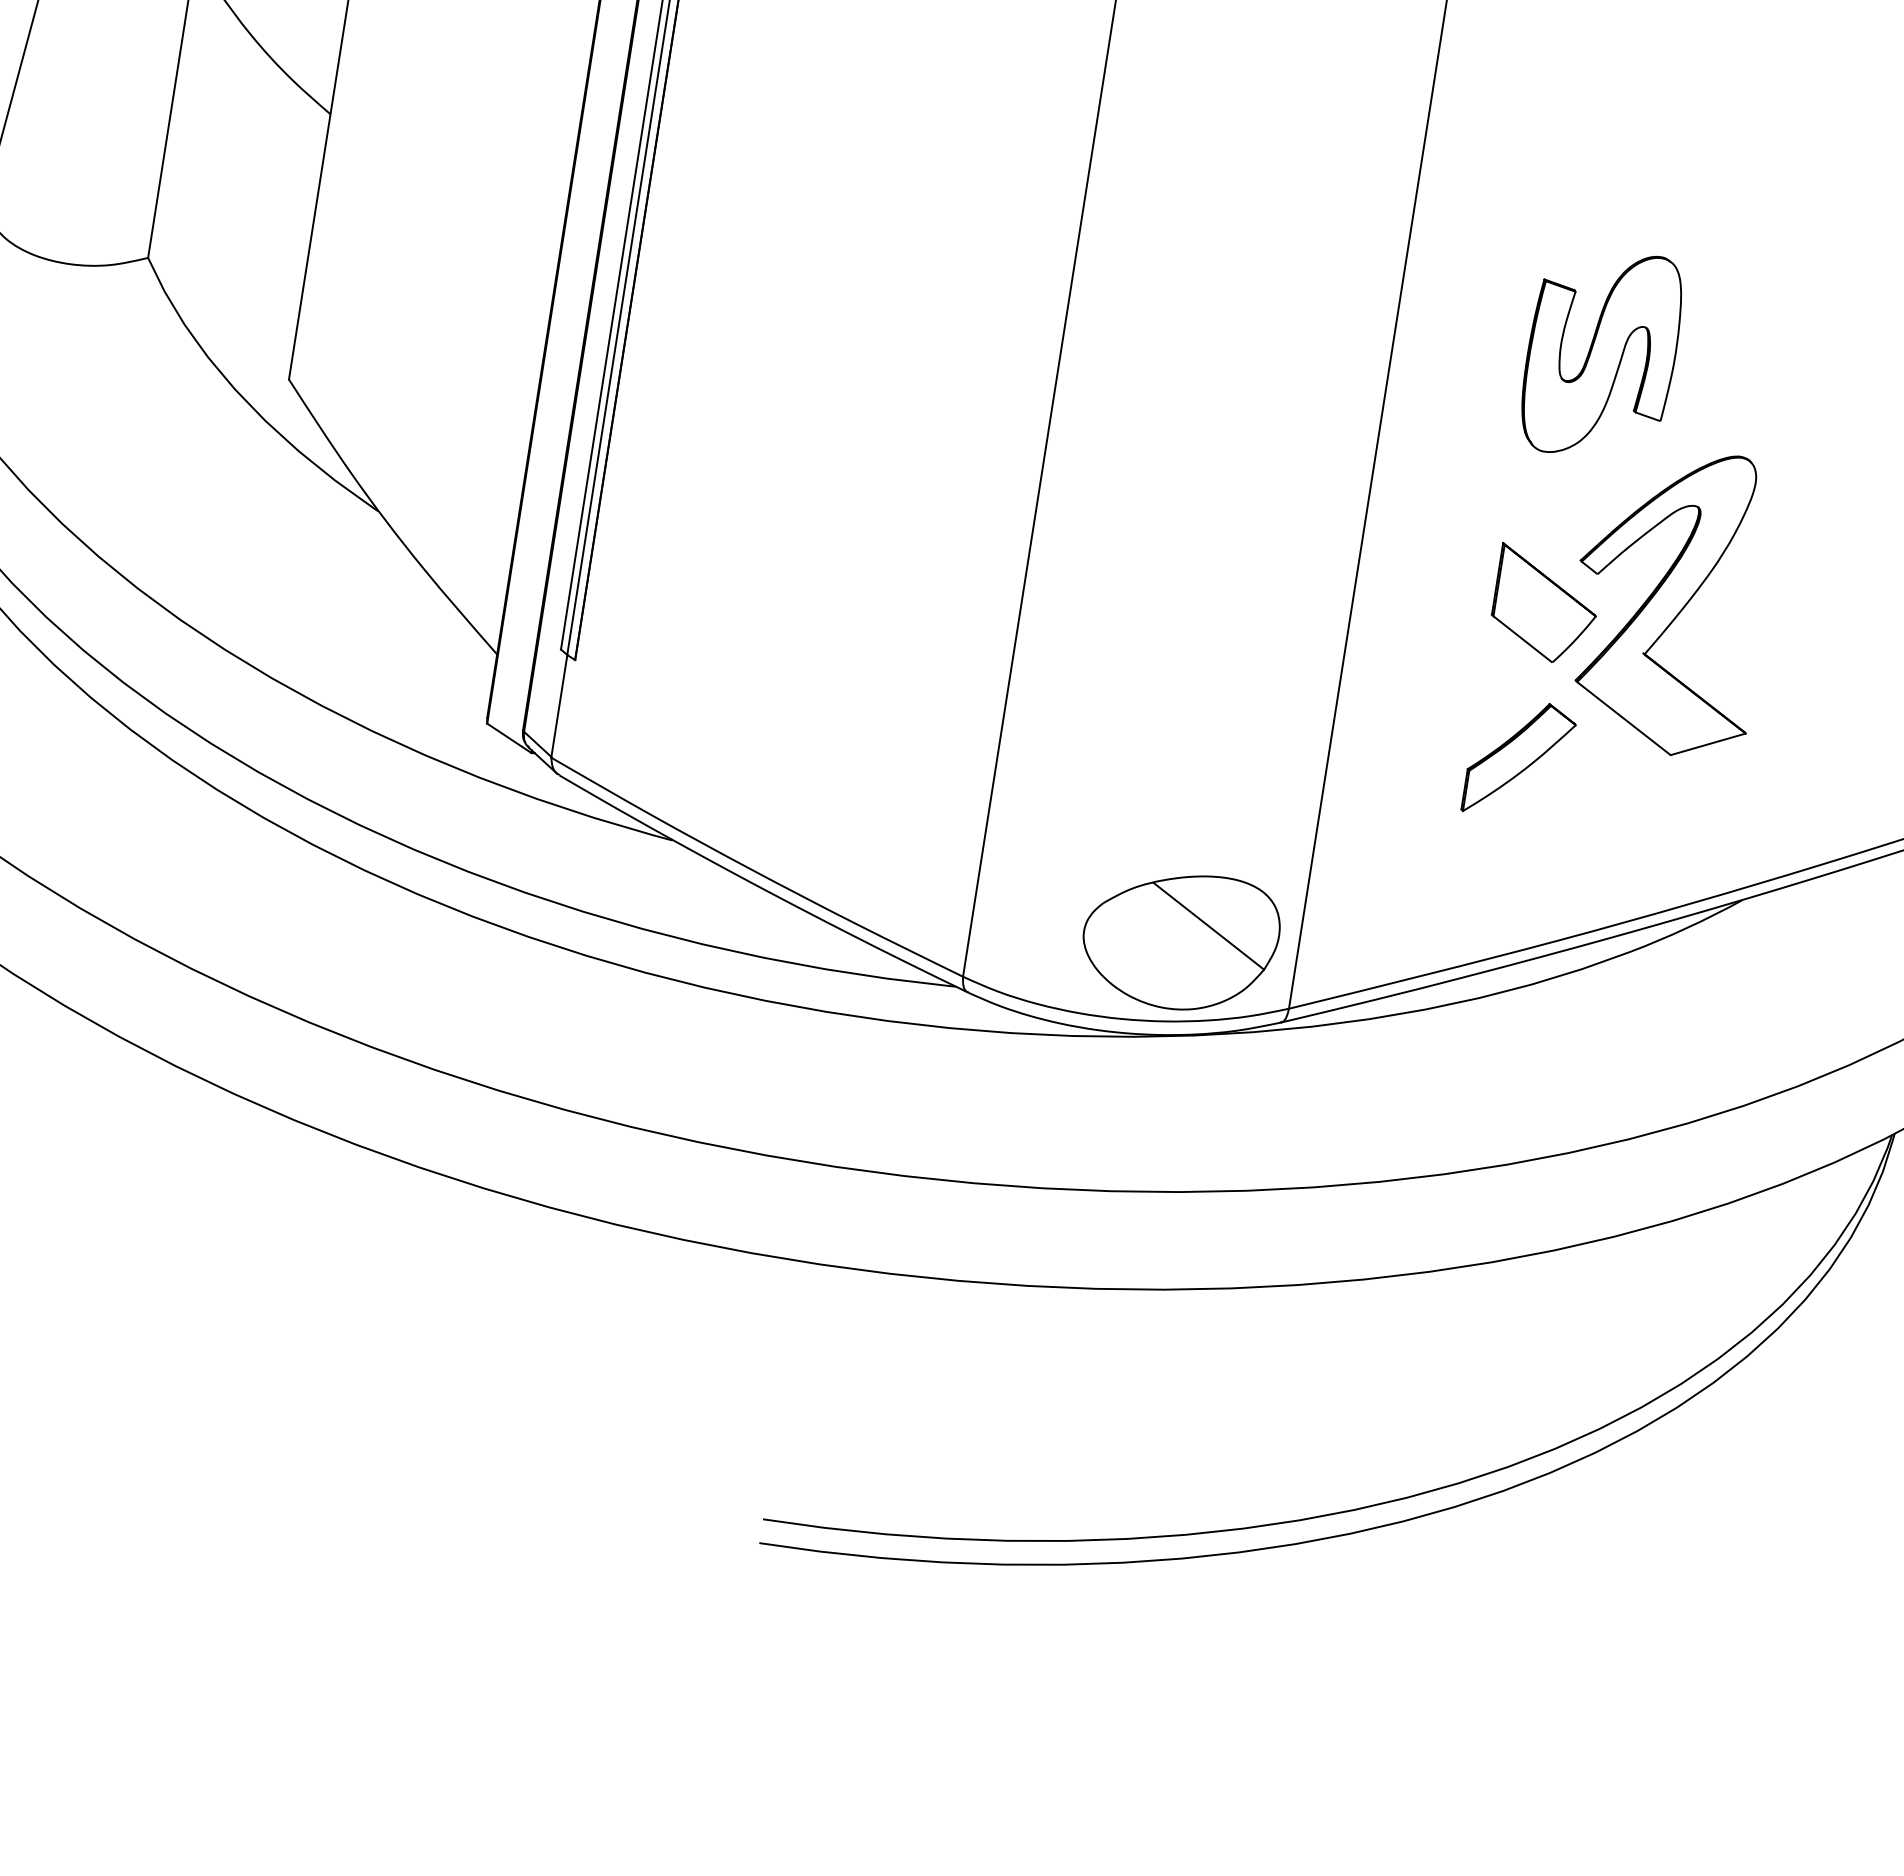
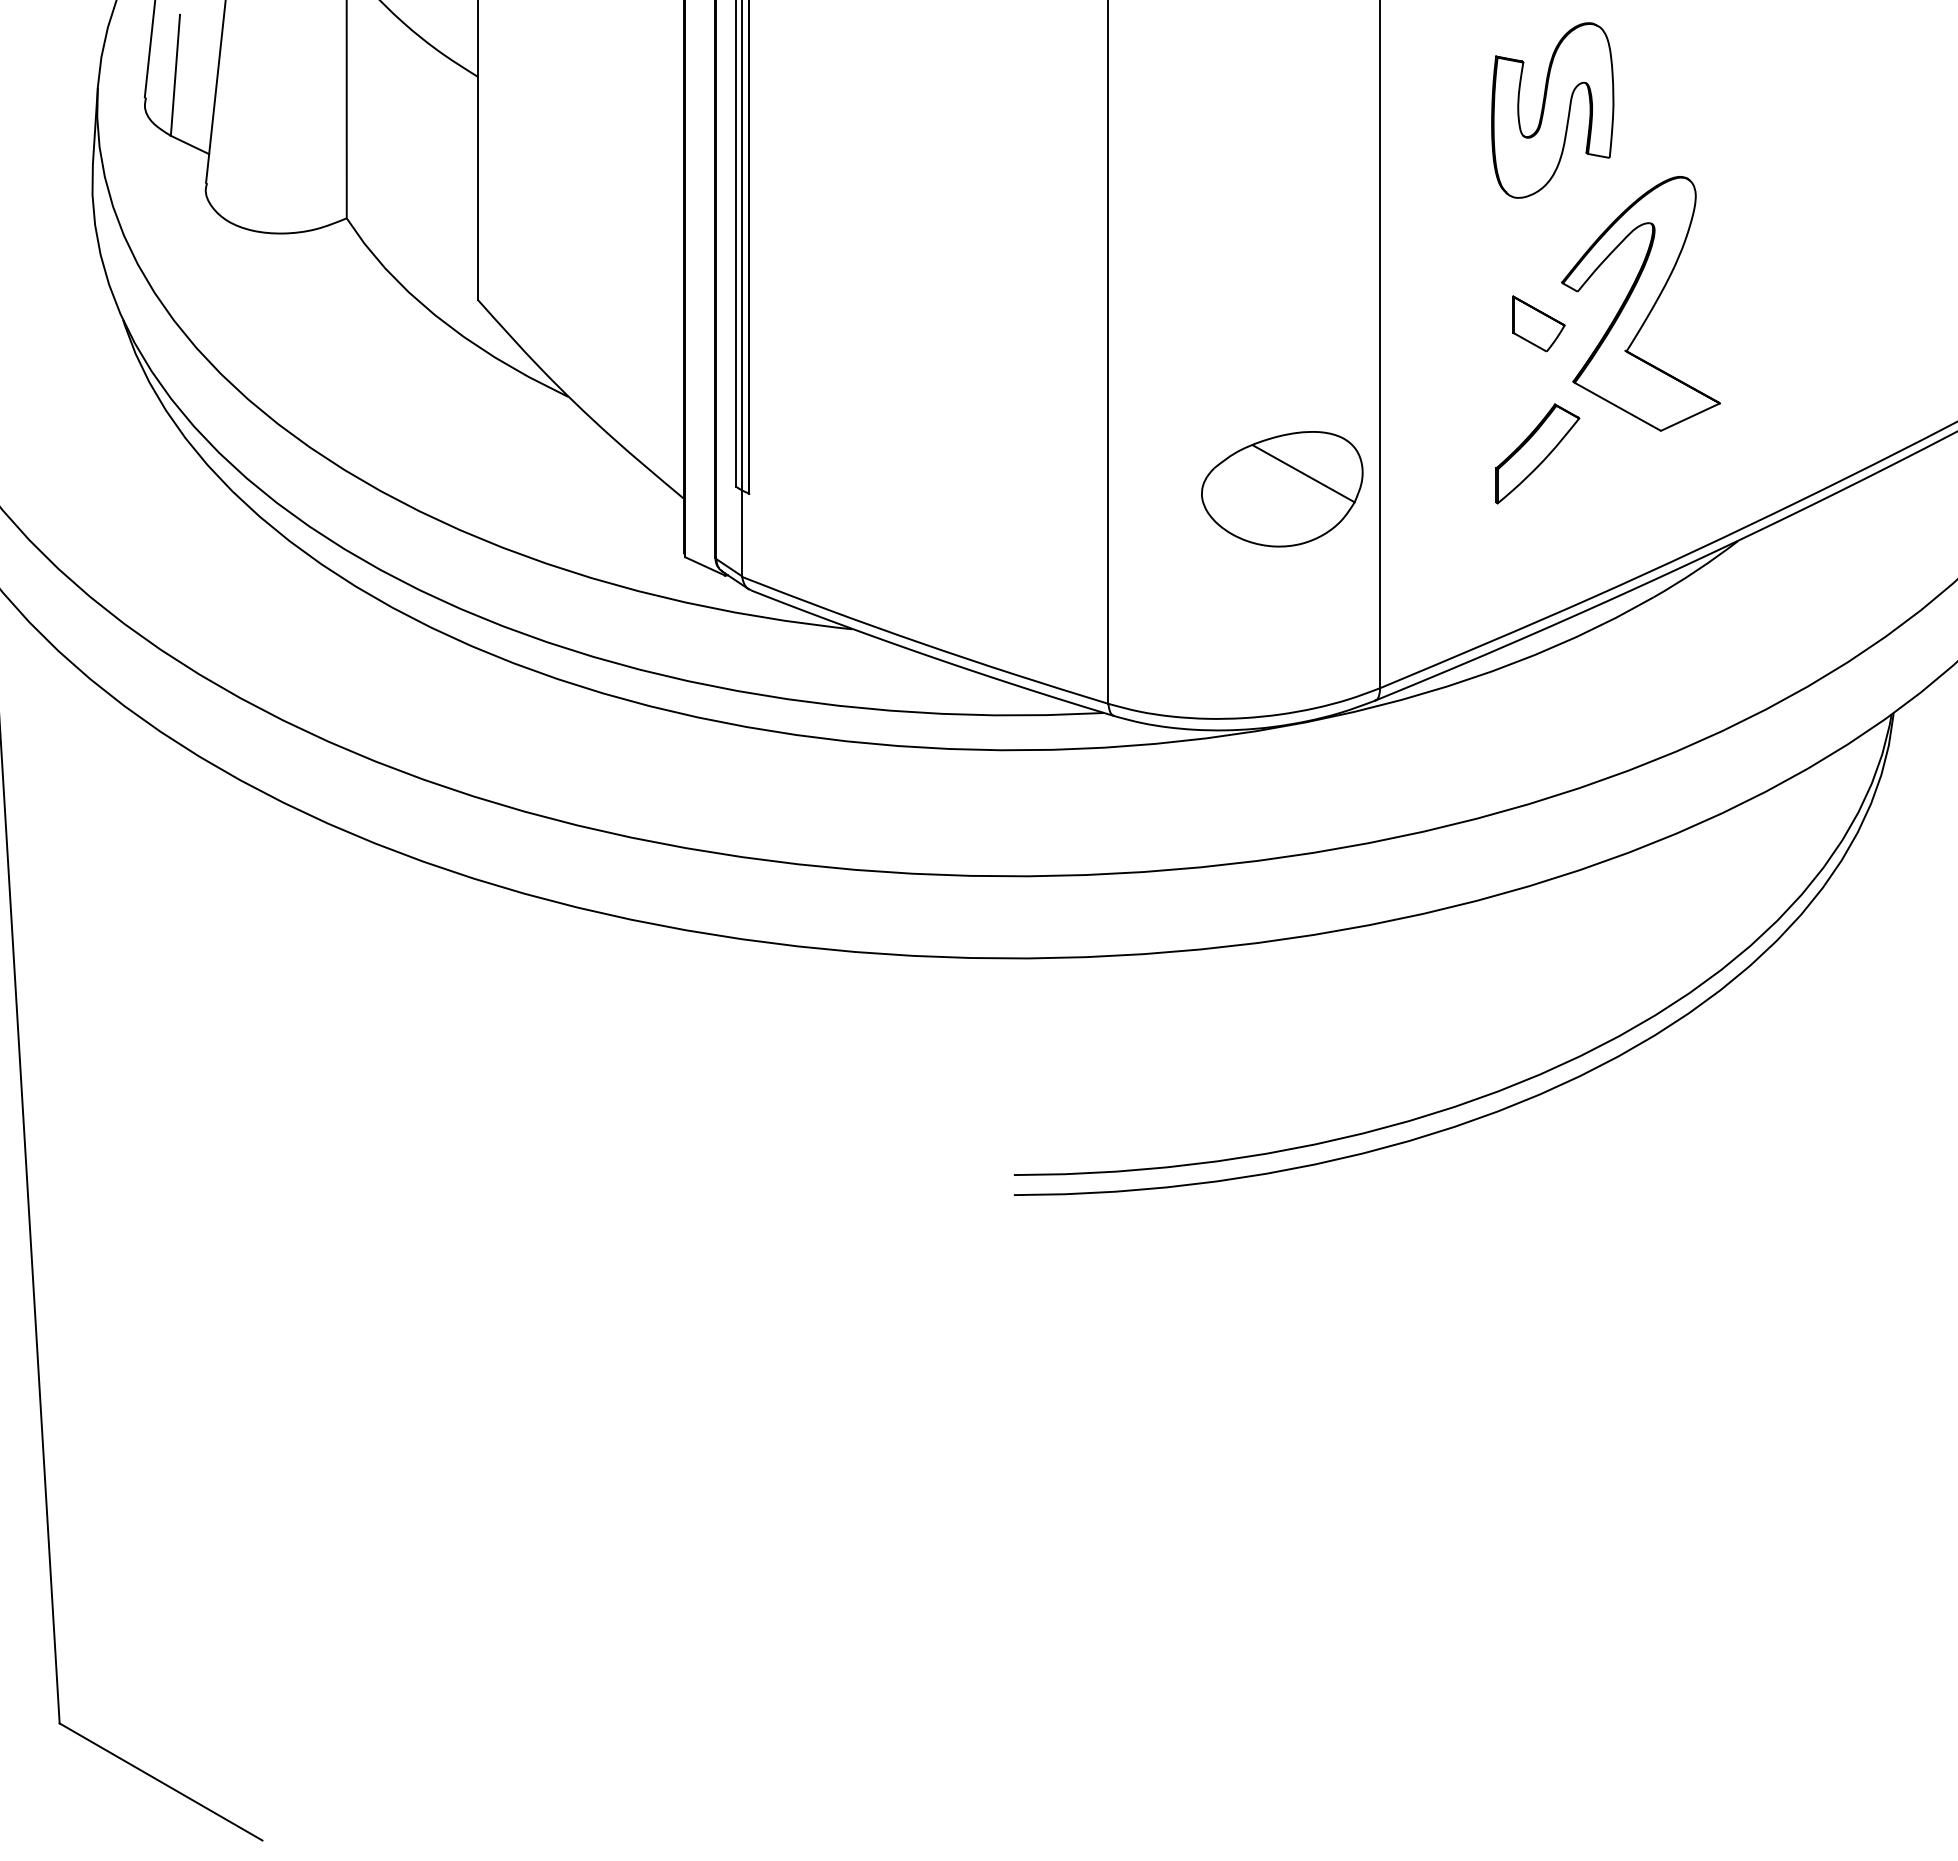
part: (1545, 604) -> (1538, 323), size x0.6
part: (1180, 941) -> (1282, 489), moved

